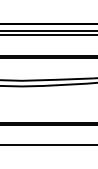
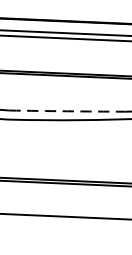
arc: (57, 79) -> (66, 110), solid -> dashed

